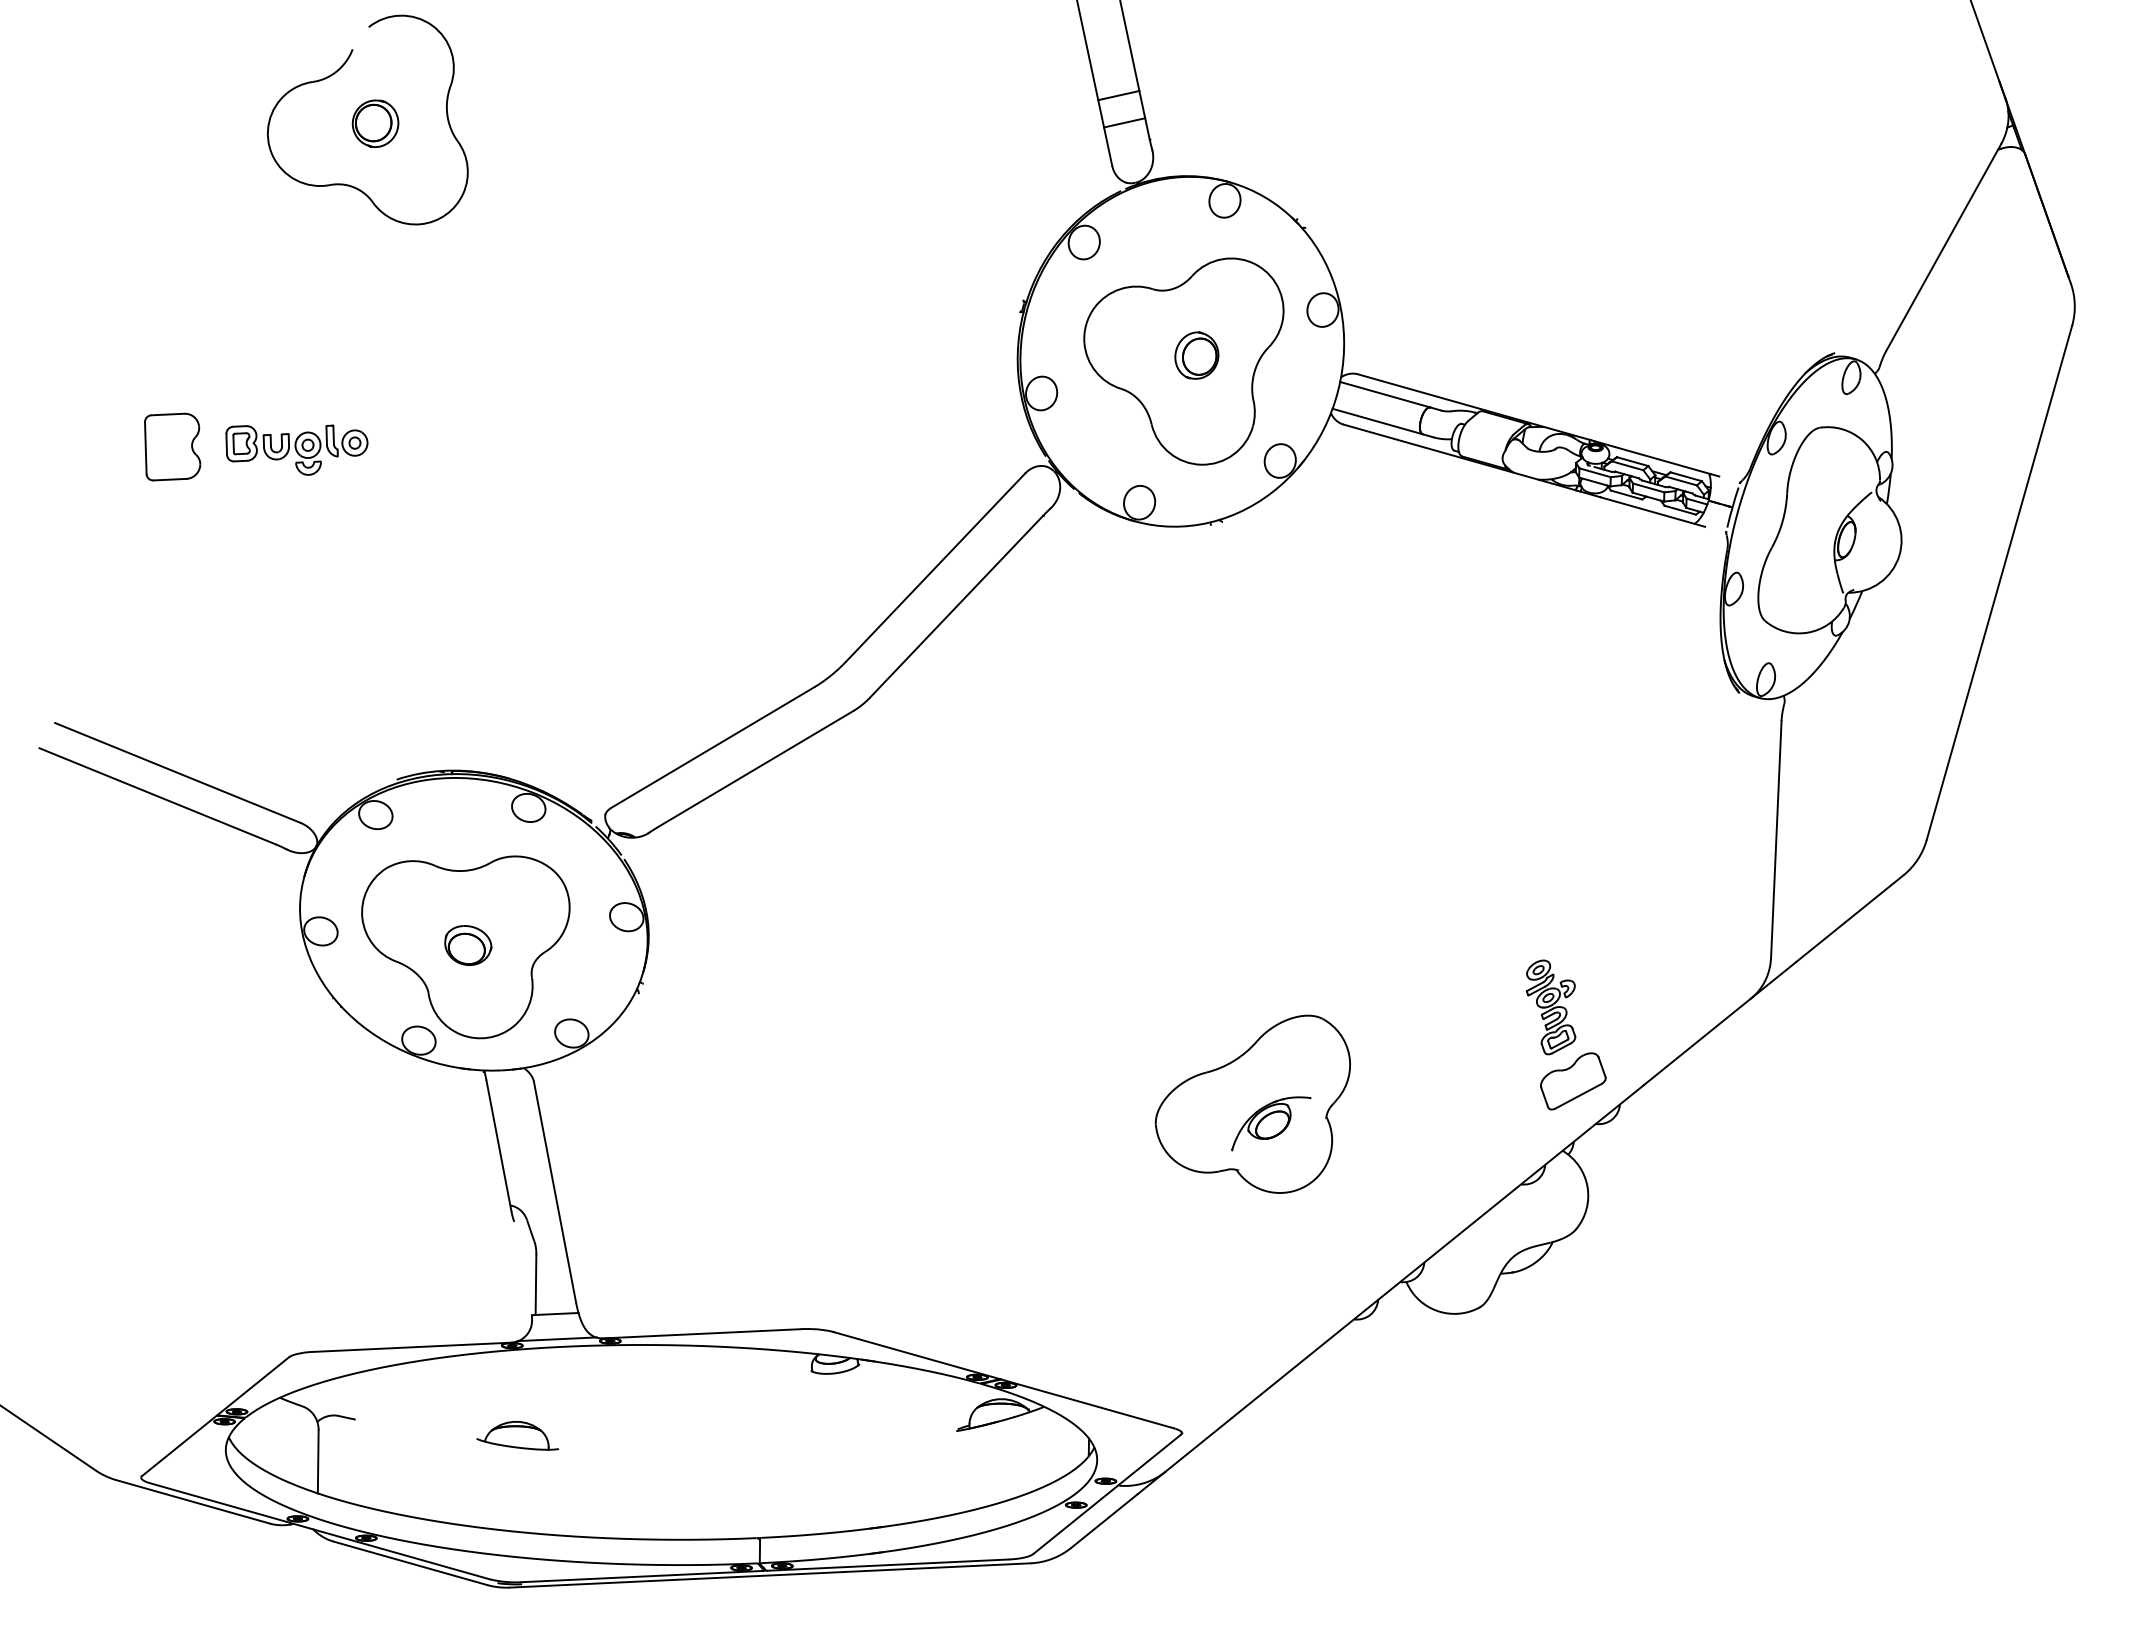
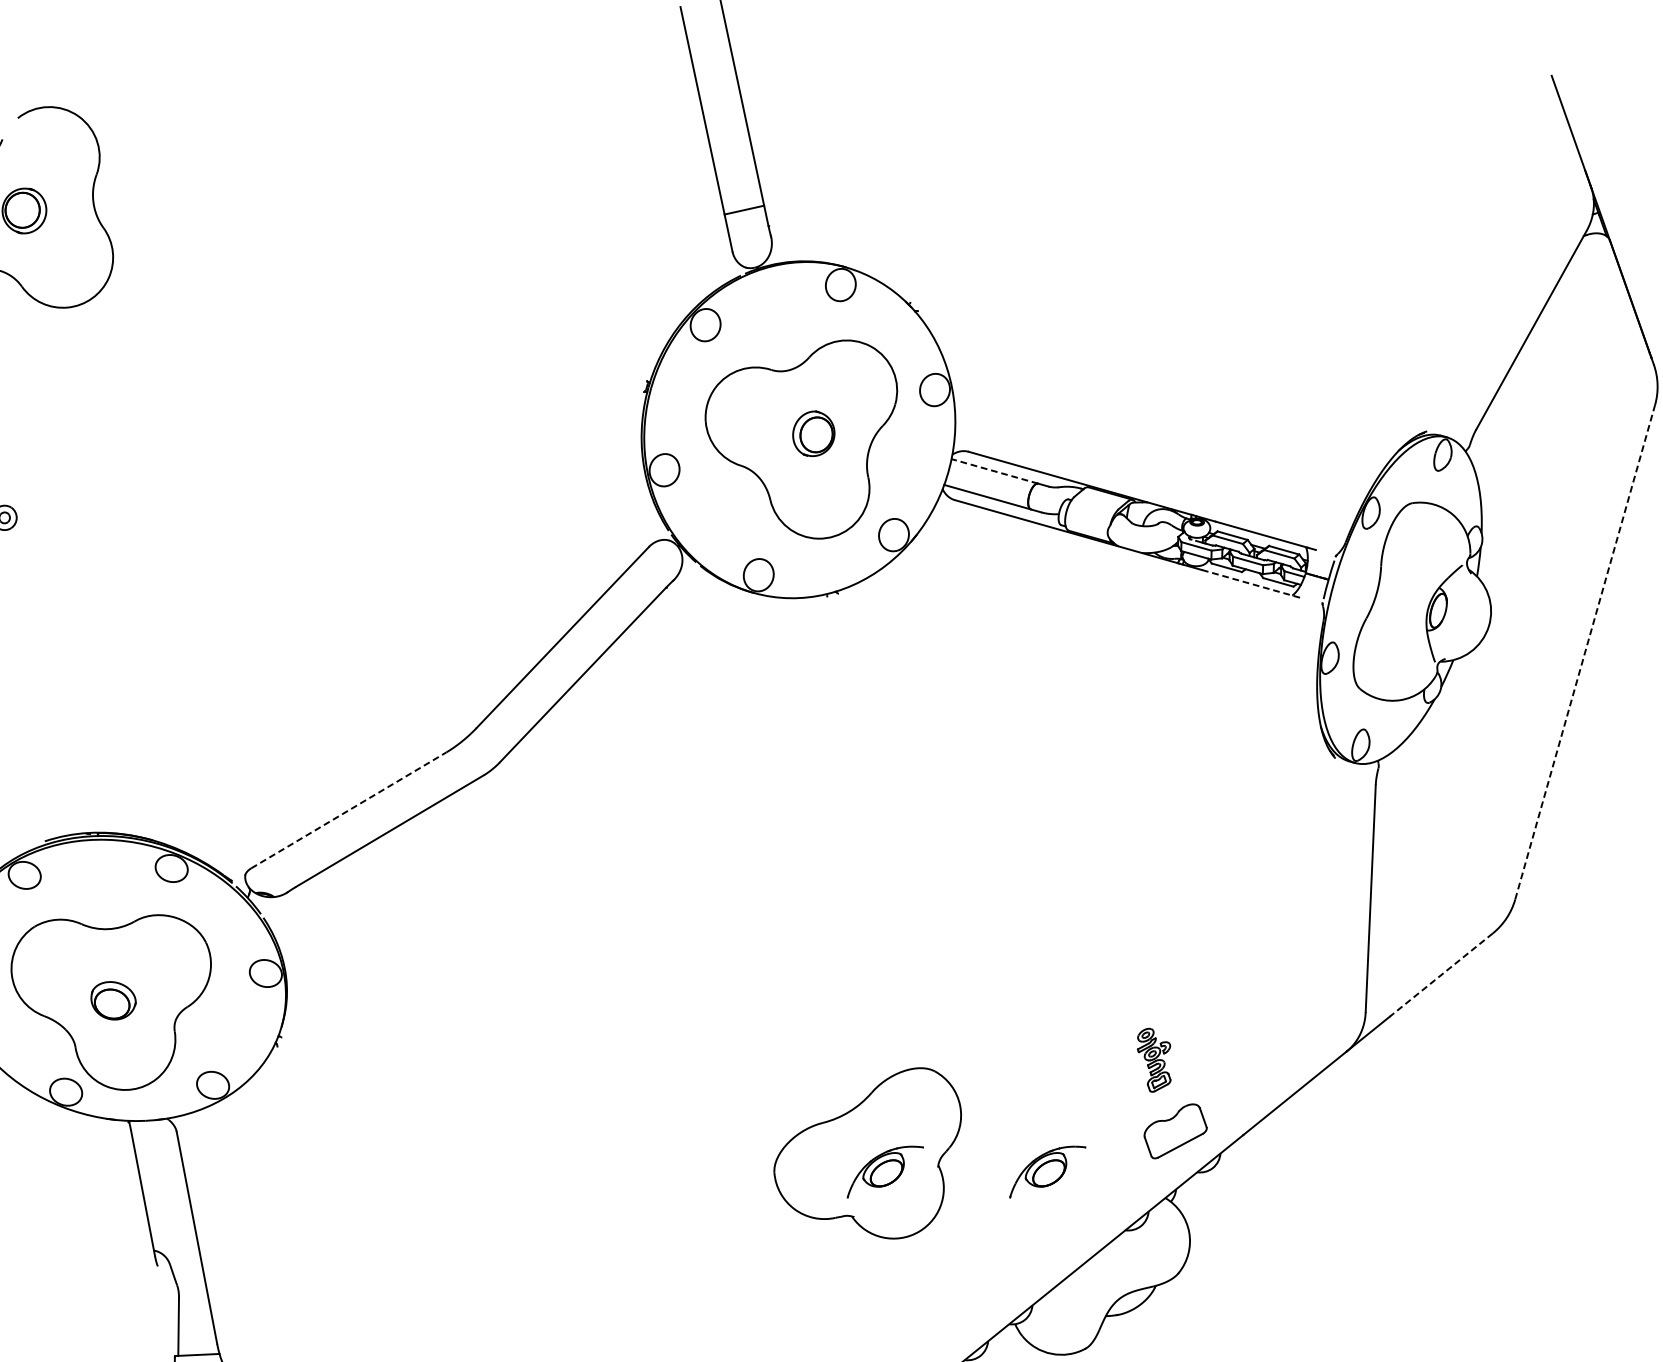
line: (1118, 95) -> (738, 183), removed
line: (1385, 394) -> (995, 471), solid -> dashed
line: (1653, 512) -> (1252, 584), solid -> dashed
line: (1999, 582) -> (1585, 651), solid -> dashed
line: (713, 747) -> (349, 810), solid -> dashed
line: (1849, 919) -> (1441, 975), solid -> dashed
part: (1550, 1007) -> (1153, 1060), size x0.7
part: (1440, 1123) -> (1047, 1171), added

